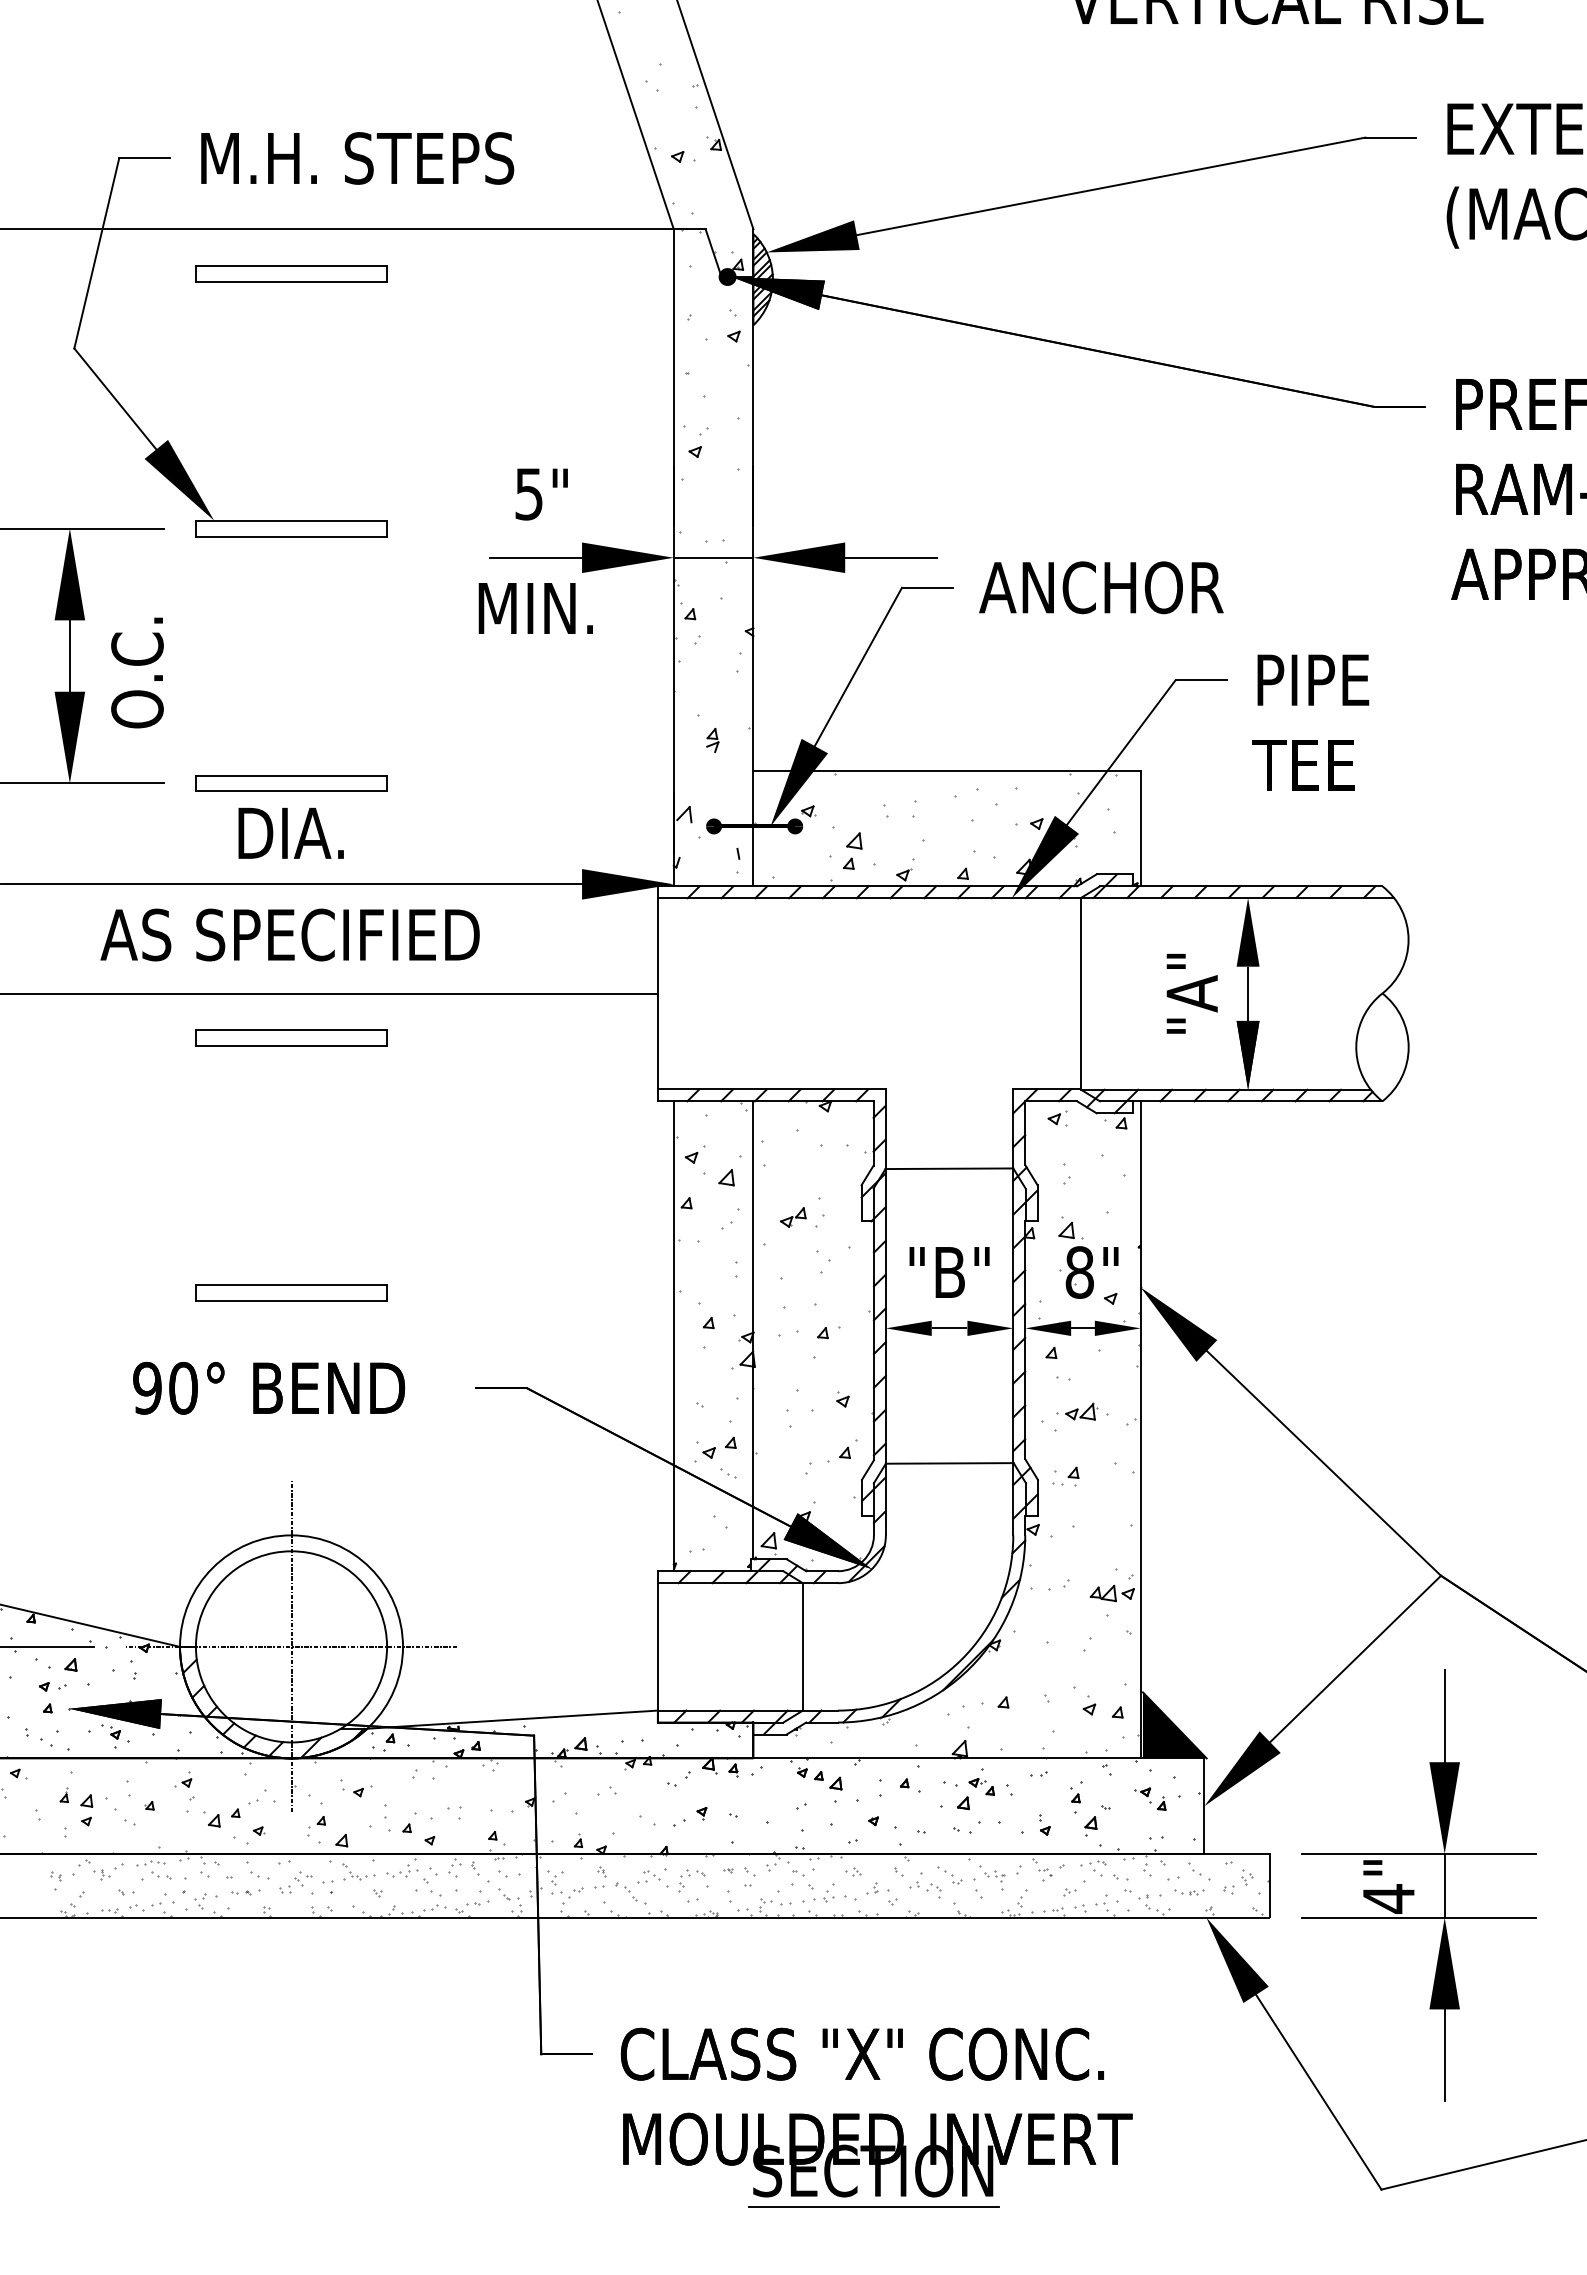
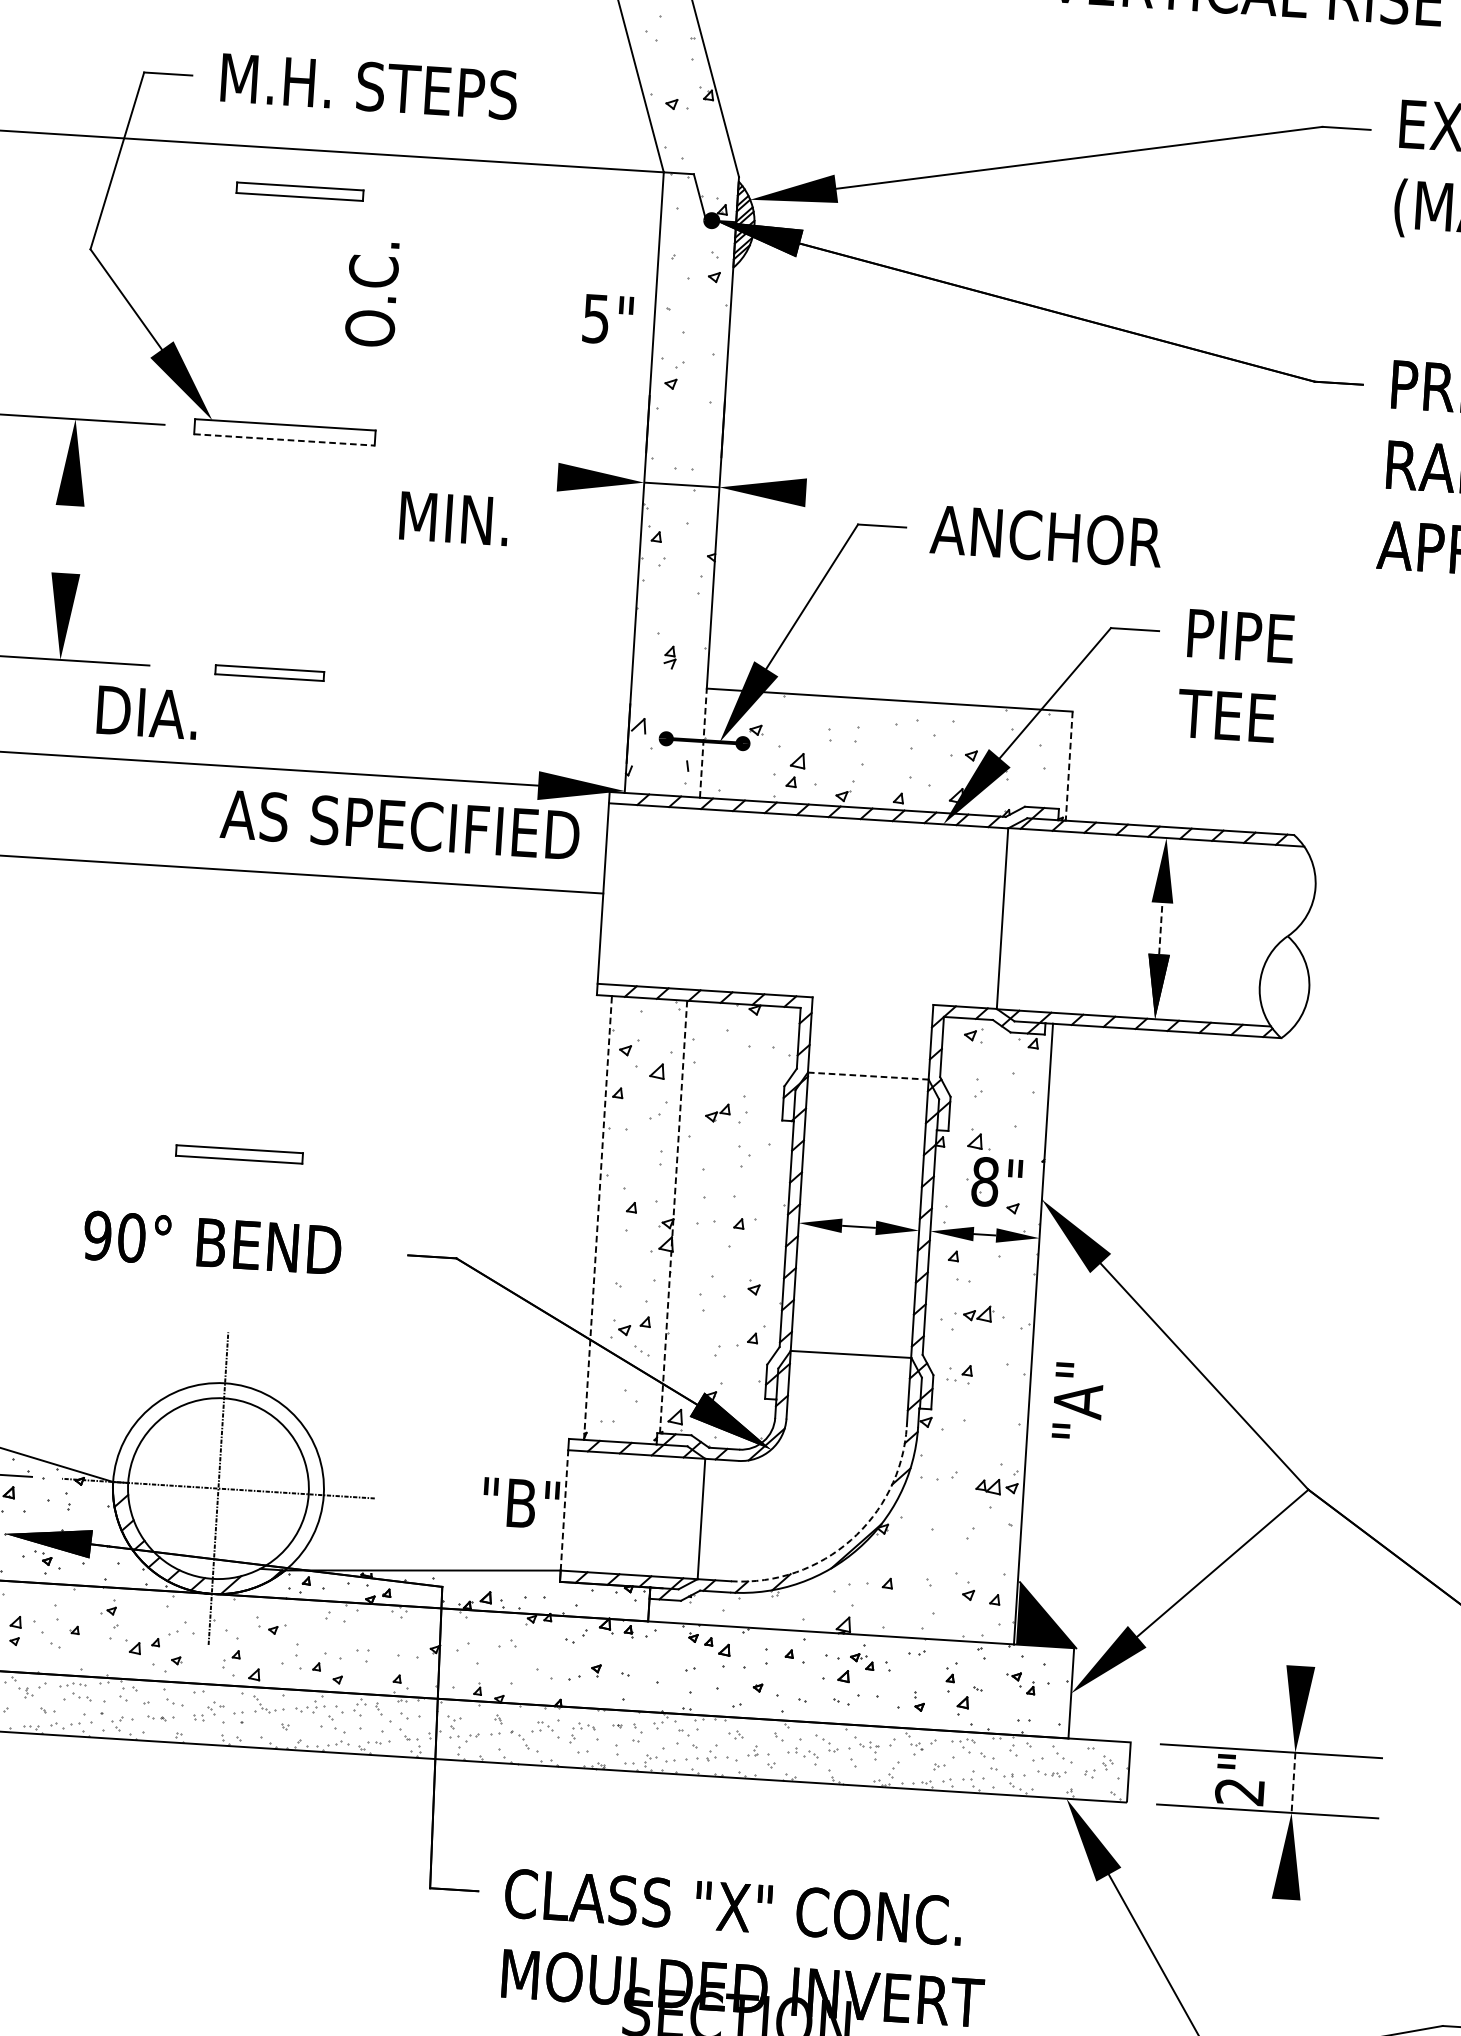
part: (291, 273) -> (300, 191), size x0.7
text: (541, 494) -> (607, 319), moved
line: (291, 536) -> (284, 439), solid -> dashed
line: (536, 557) -> (514, 474), removed
line: (890, 557) -> (848, 495), removed
text: (535, 608) -> (453, 518), moved
line: (69, 655) -> (67, 539), removed
text: (137, 672) -> (372, 293), moved
part: (291, 783) -> (269, 673), size x0.6
line: (753, 828) -> (703, 743), solid -> dashed
line: (1140, 828) -> (1068, 766), solid -> dashed
text: (290, 832) -> (146, 711), moved
text: (289, 934) -> (399, 824), moved
text: (1191, 993) -> (1077, 1401), moved
line: (1248, 993) -> (1161, 928), solid -> dashed
part: (291, 1037) -> (254, 913), removed
line: (949, 1168) -> (868, 1075), solid -> dashed
text: (949, 1272) -> (520, 1503), moved
part: (291, 1292) -> (239, 1153), size x0.7
line: (753, 1330) -> (673, 1217), solid -> dashed
line: (673, 1336) -> (597, 1218), solid -> dashed
line: (657, 1646) -> (564, 1510), solid -> dashed
arc: (961, 1659) -> (850, 1540), solid -> dashed
line: (1444, 1716) -> (1303, 1622), removed
line: (1444, 1885) -> (1293, 1782), solid -> dashed
text: (1388, 1898) -> (1239, 1791), 4" -> 2"
line: (1444, 2055) -> (1283, 1943), removed

